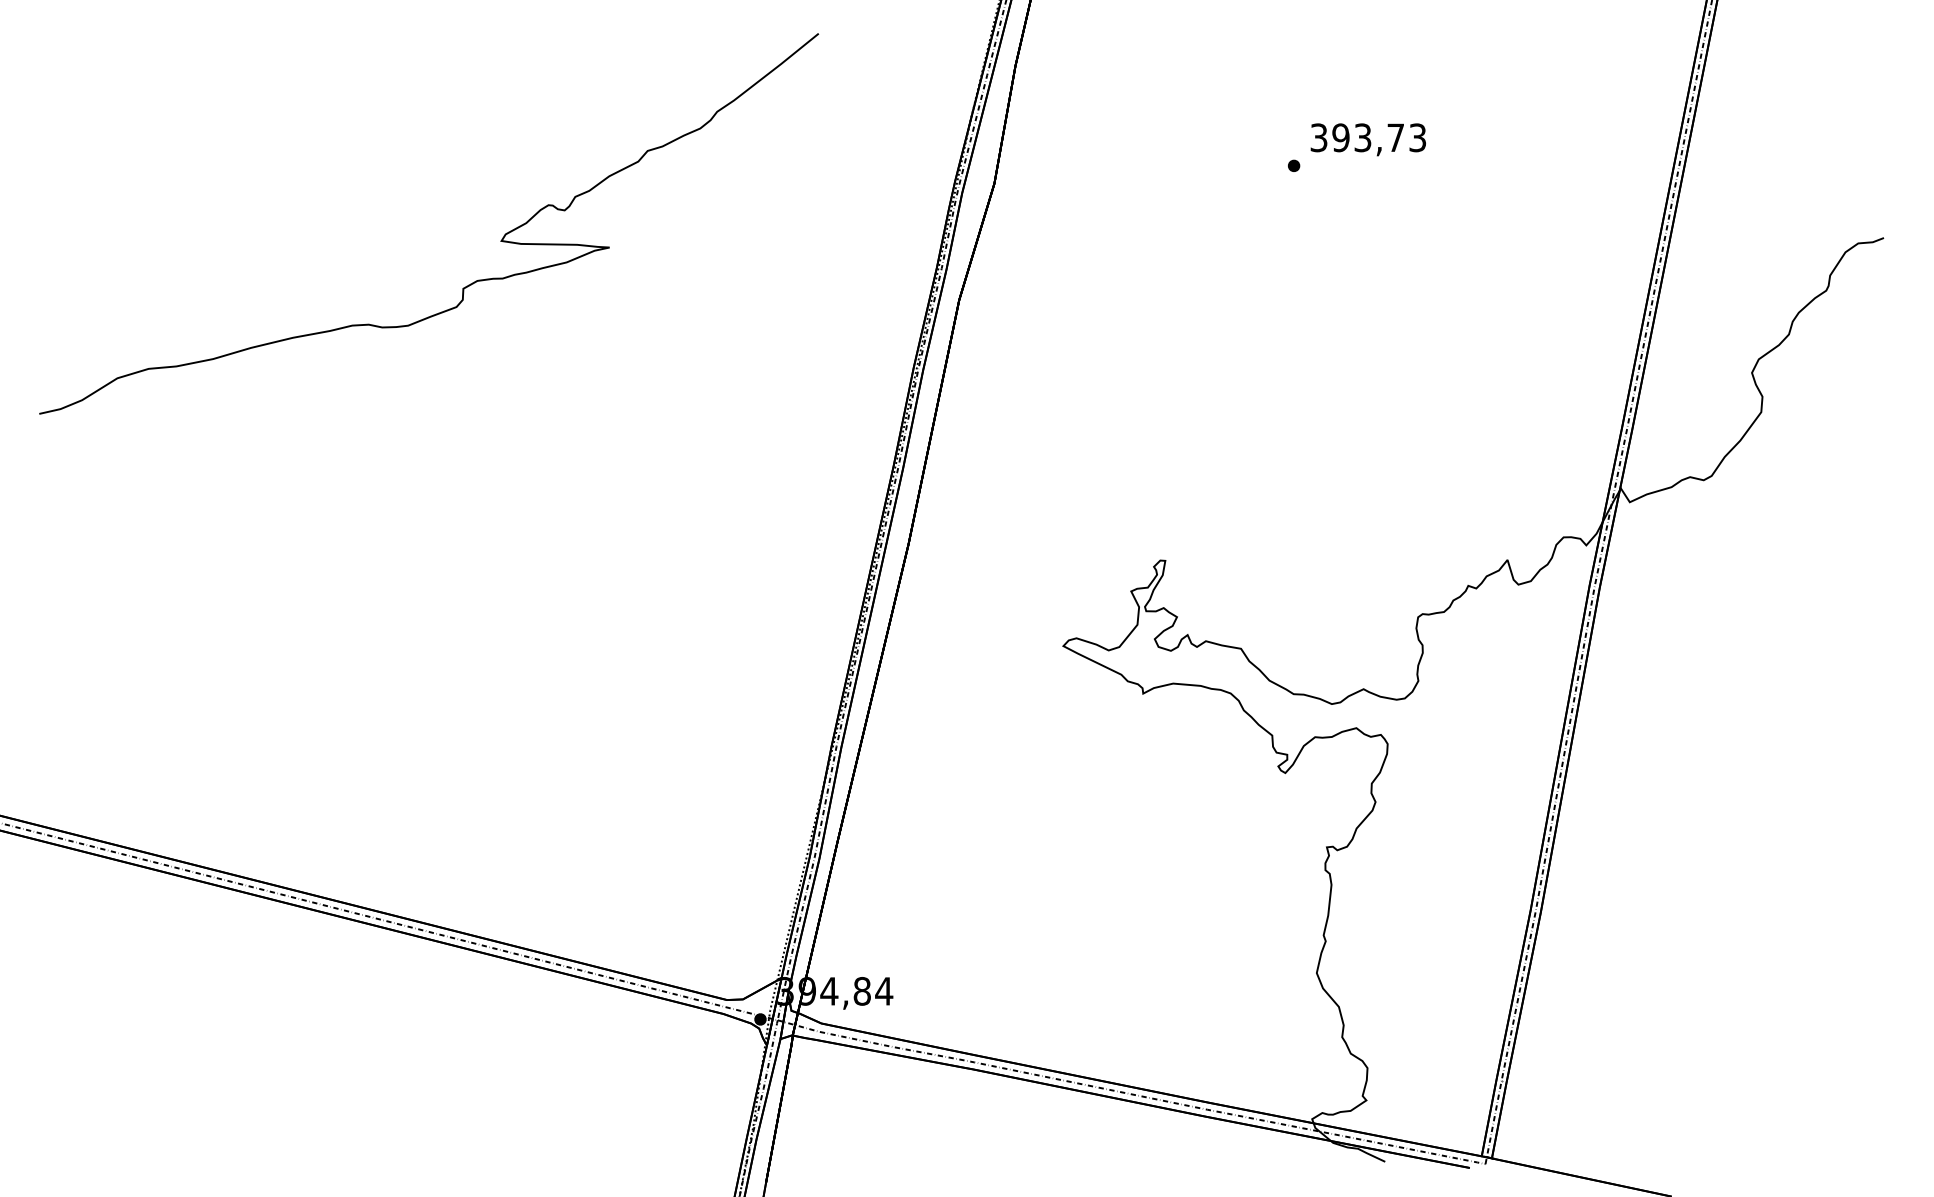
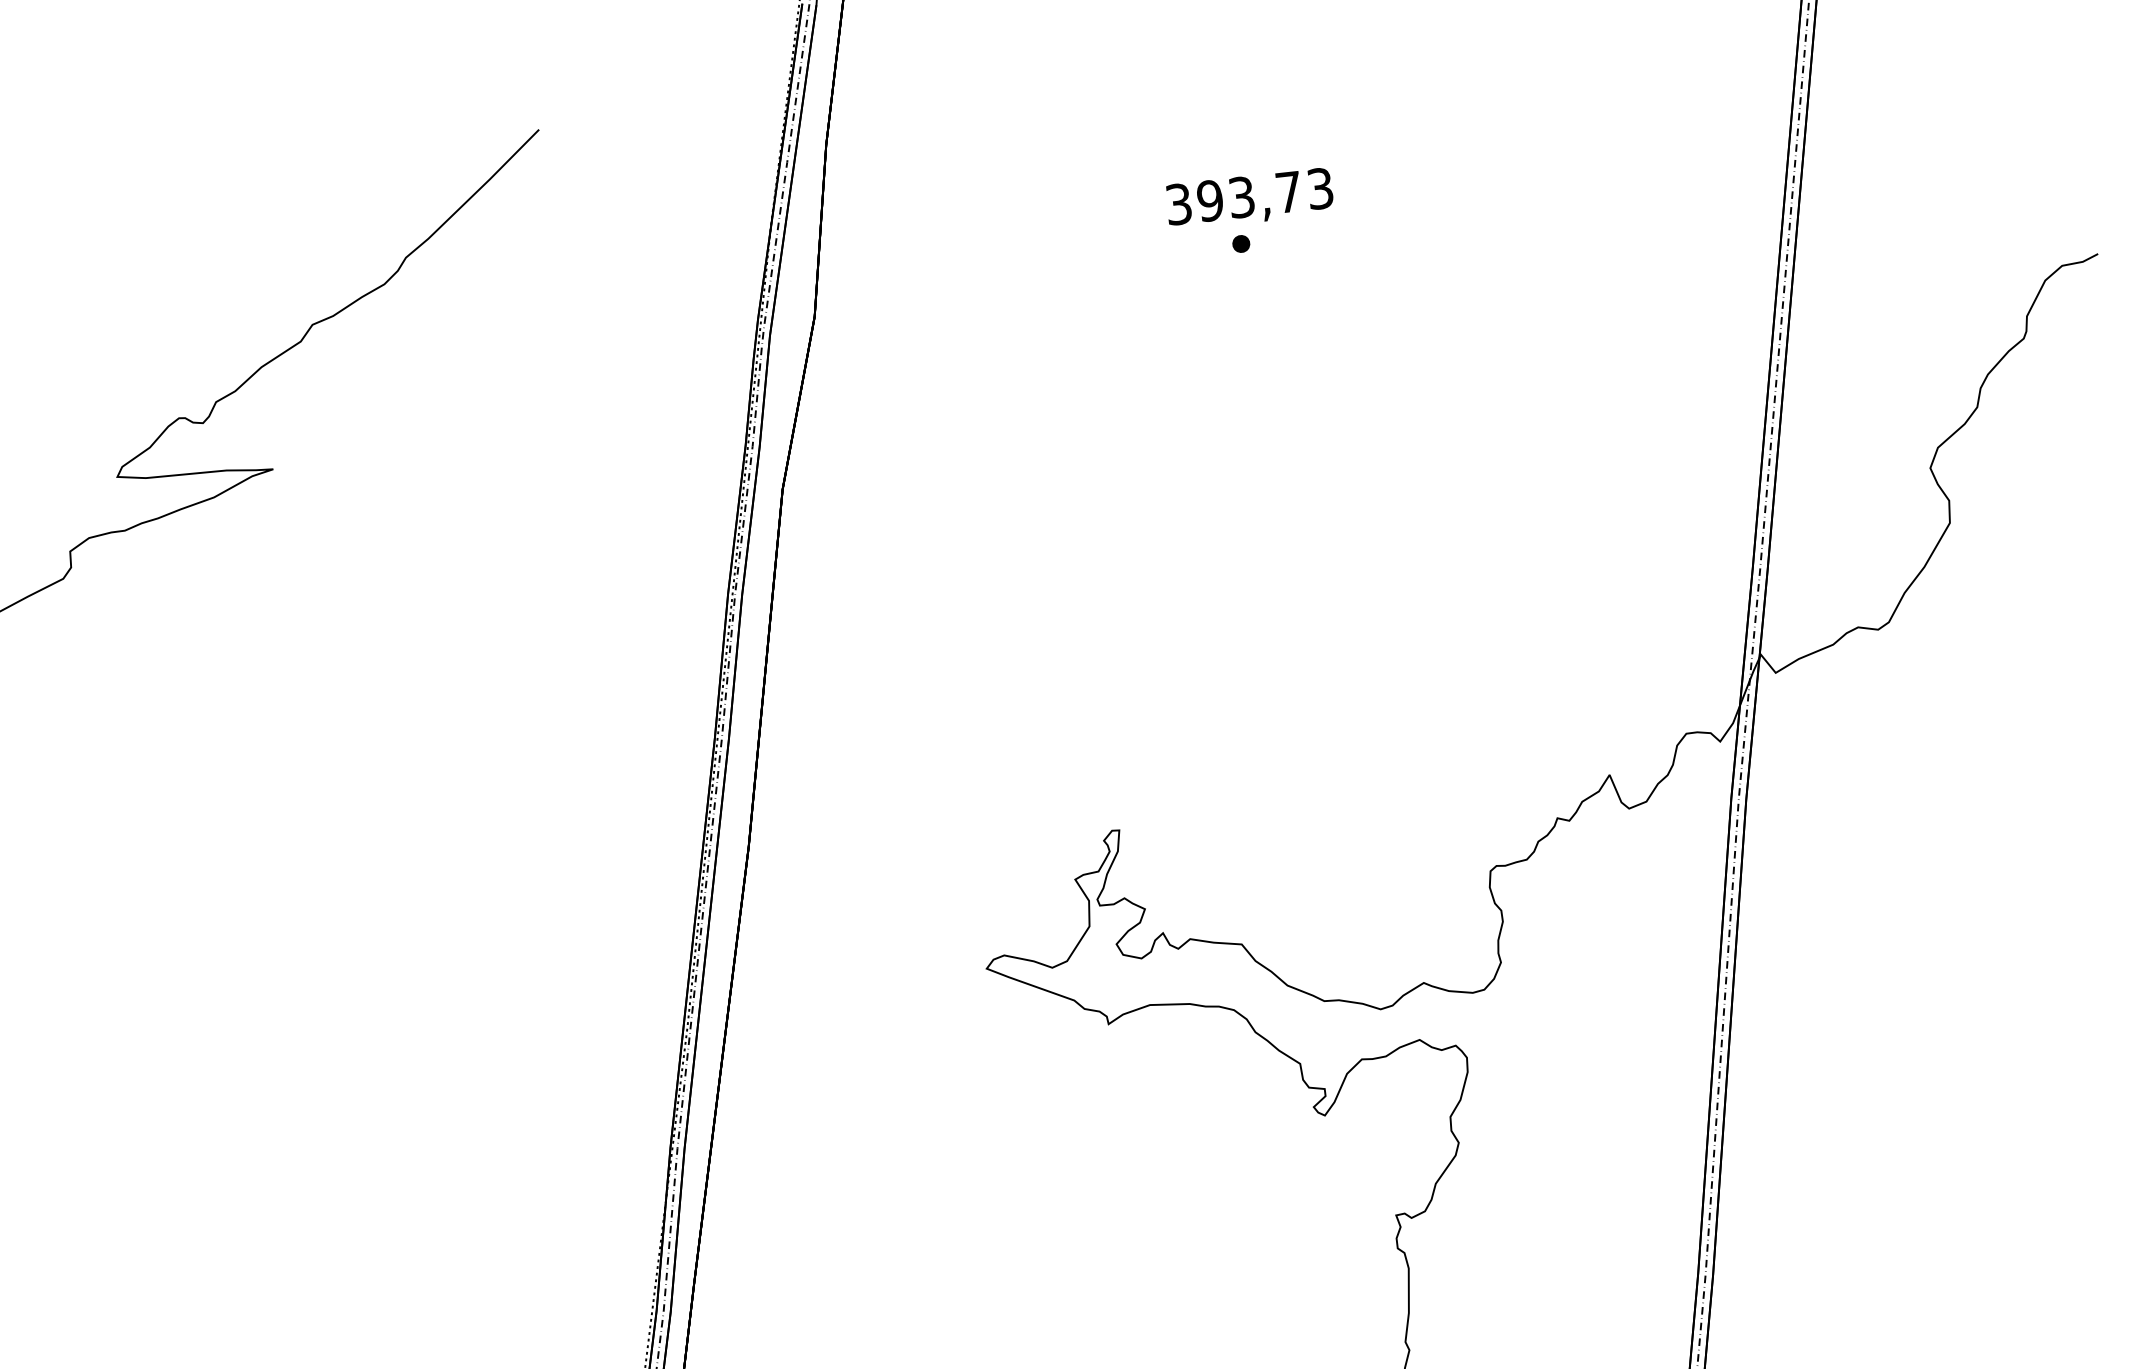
text: (1367, 139) -> (1248, 199), moved

